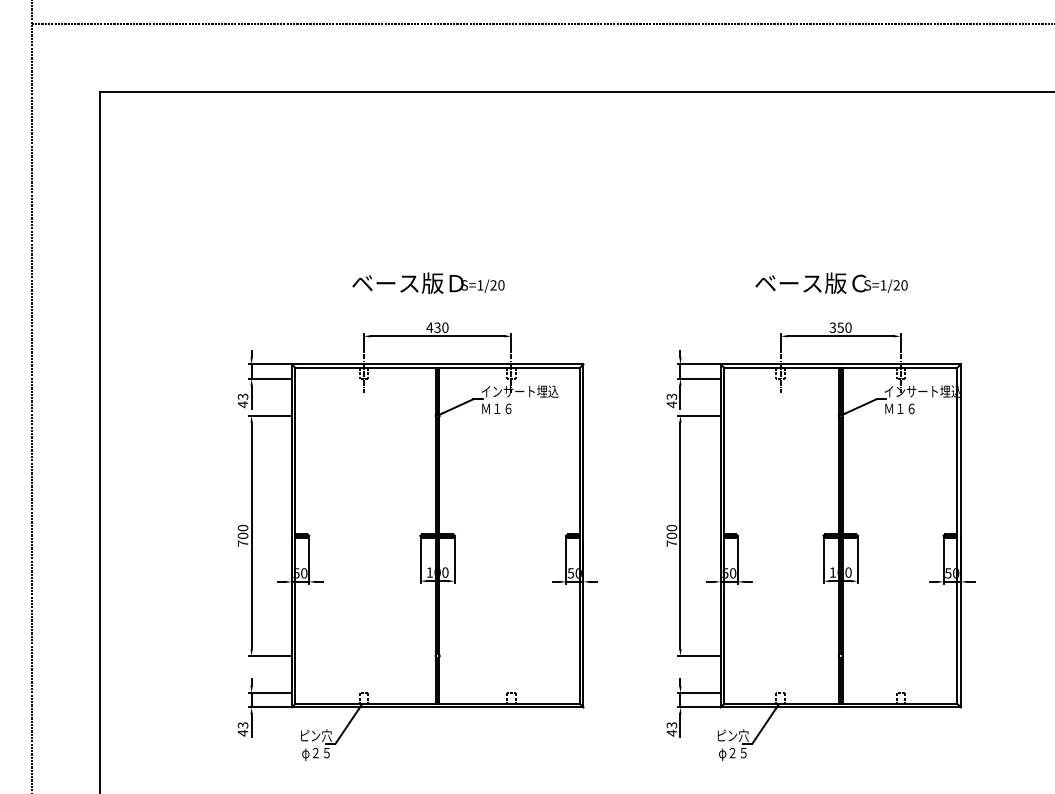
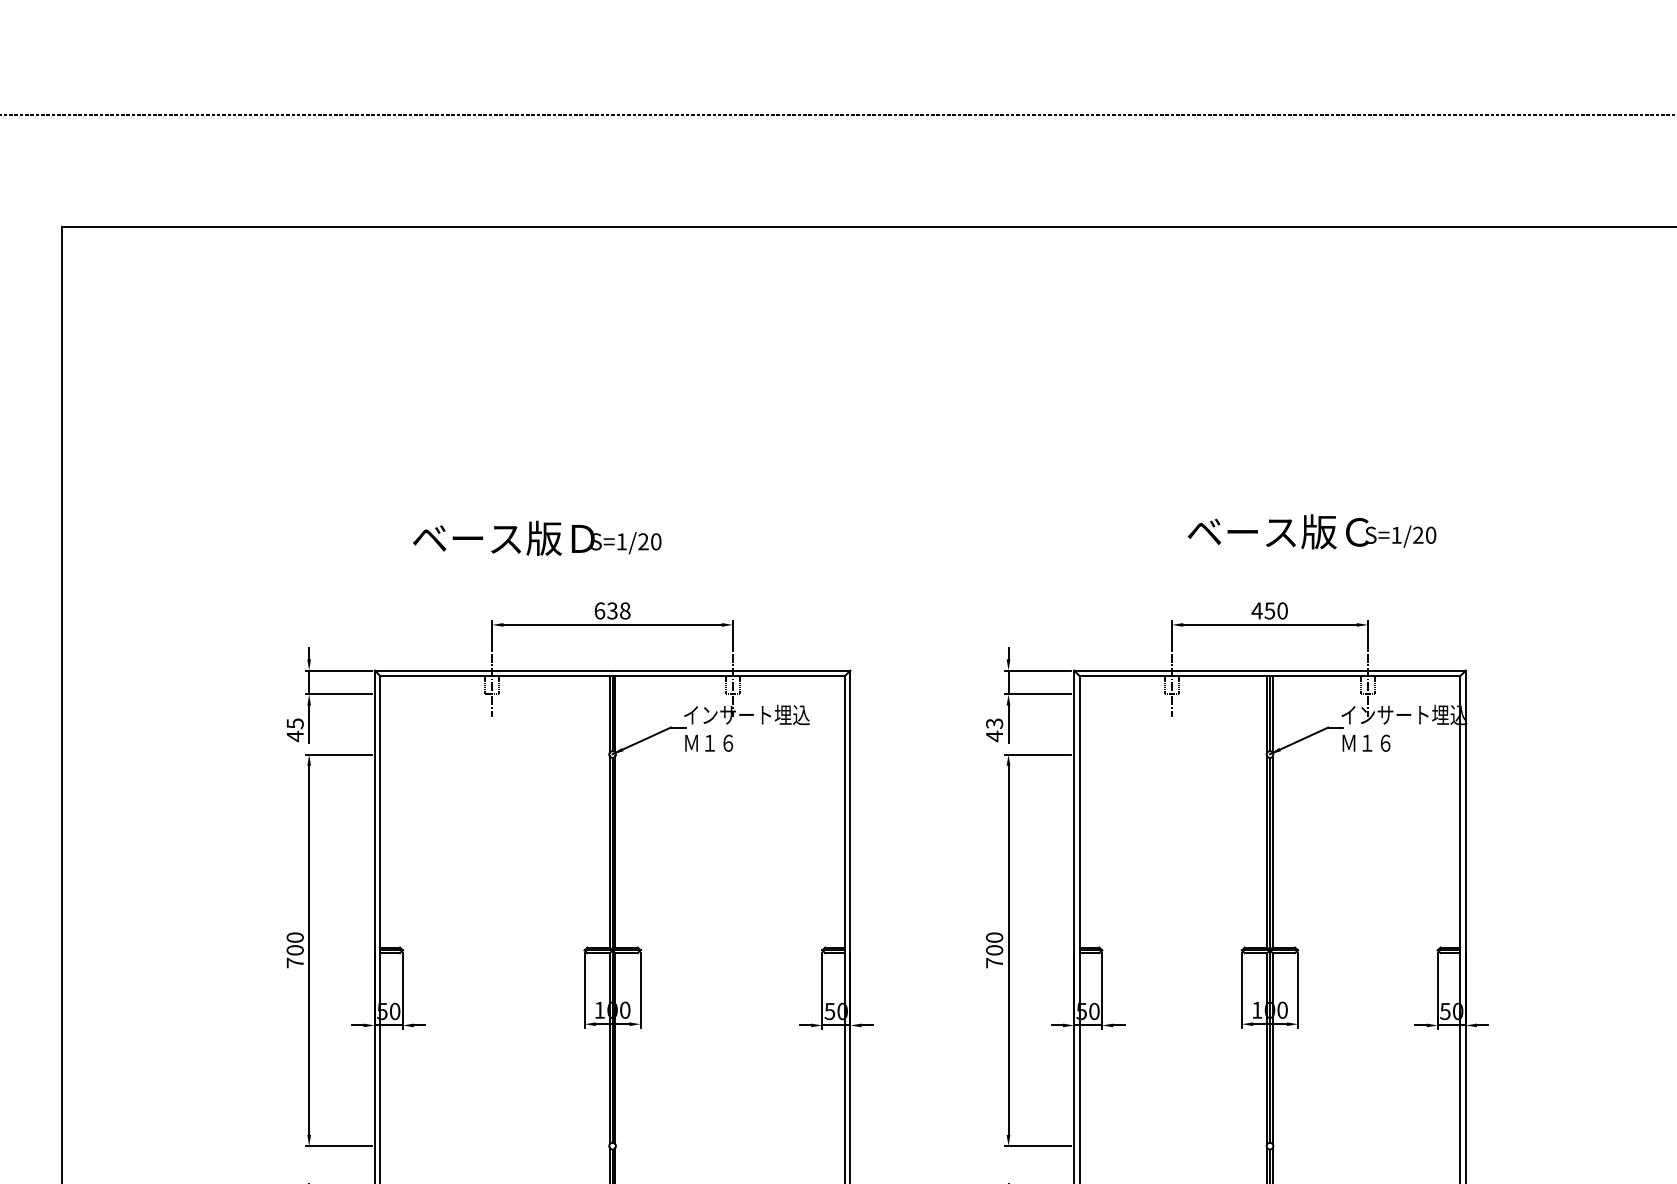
text: (428, 282) -> (537, 537), moved
text: (831, 282) -> (1311, 530), moved
text: (437, 327) -> (612, 610), 430 -> 638
text: (832, 327) -> (1256, 610), 350 -> 450
text: (242, 396) -> (294, 723), 43 -> 45

